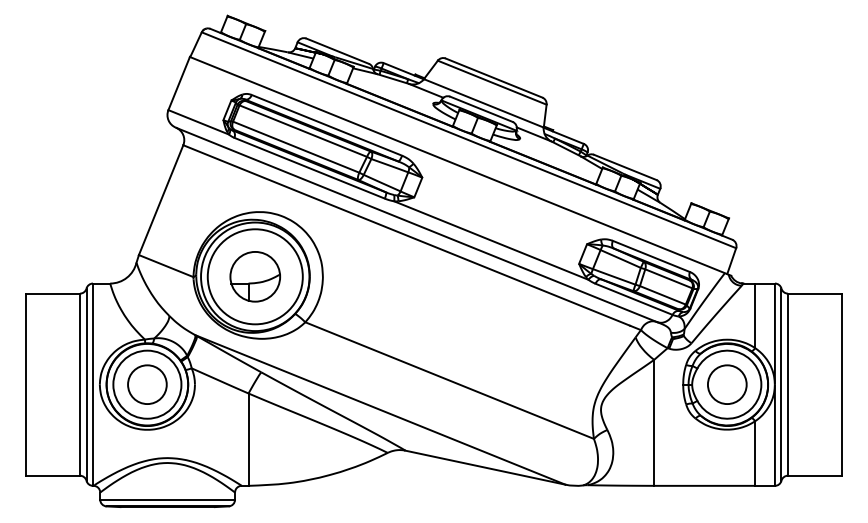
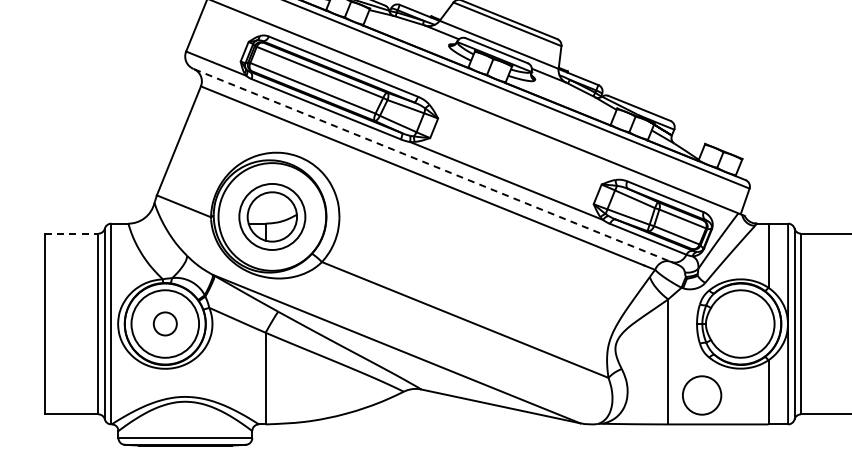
line: (417, 225) -> (433, 166), solid -> dashed
circle: (254, 276) -> (271, 216), size x0.7
line: (53, 293) -> (72, 233), solid -> dashed
circle: (147, 384) -> (165, 323), size x0.6
circle: (727, 384) -> (702, 395), moved

